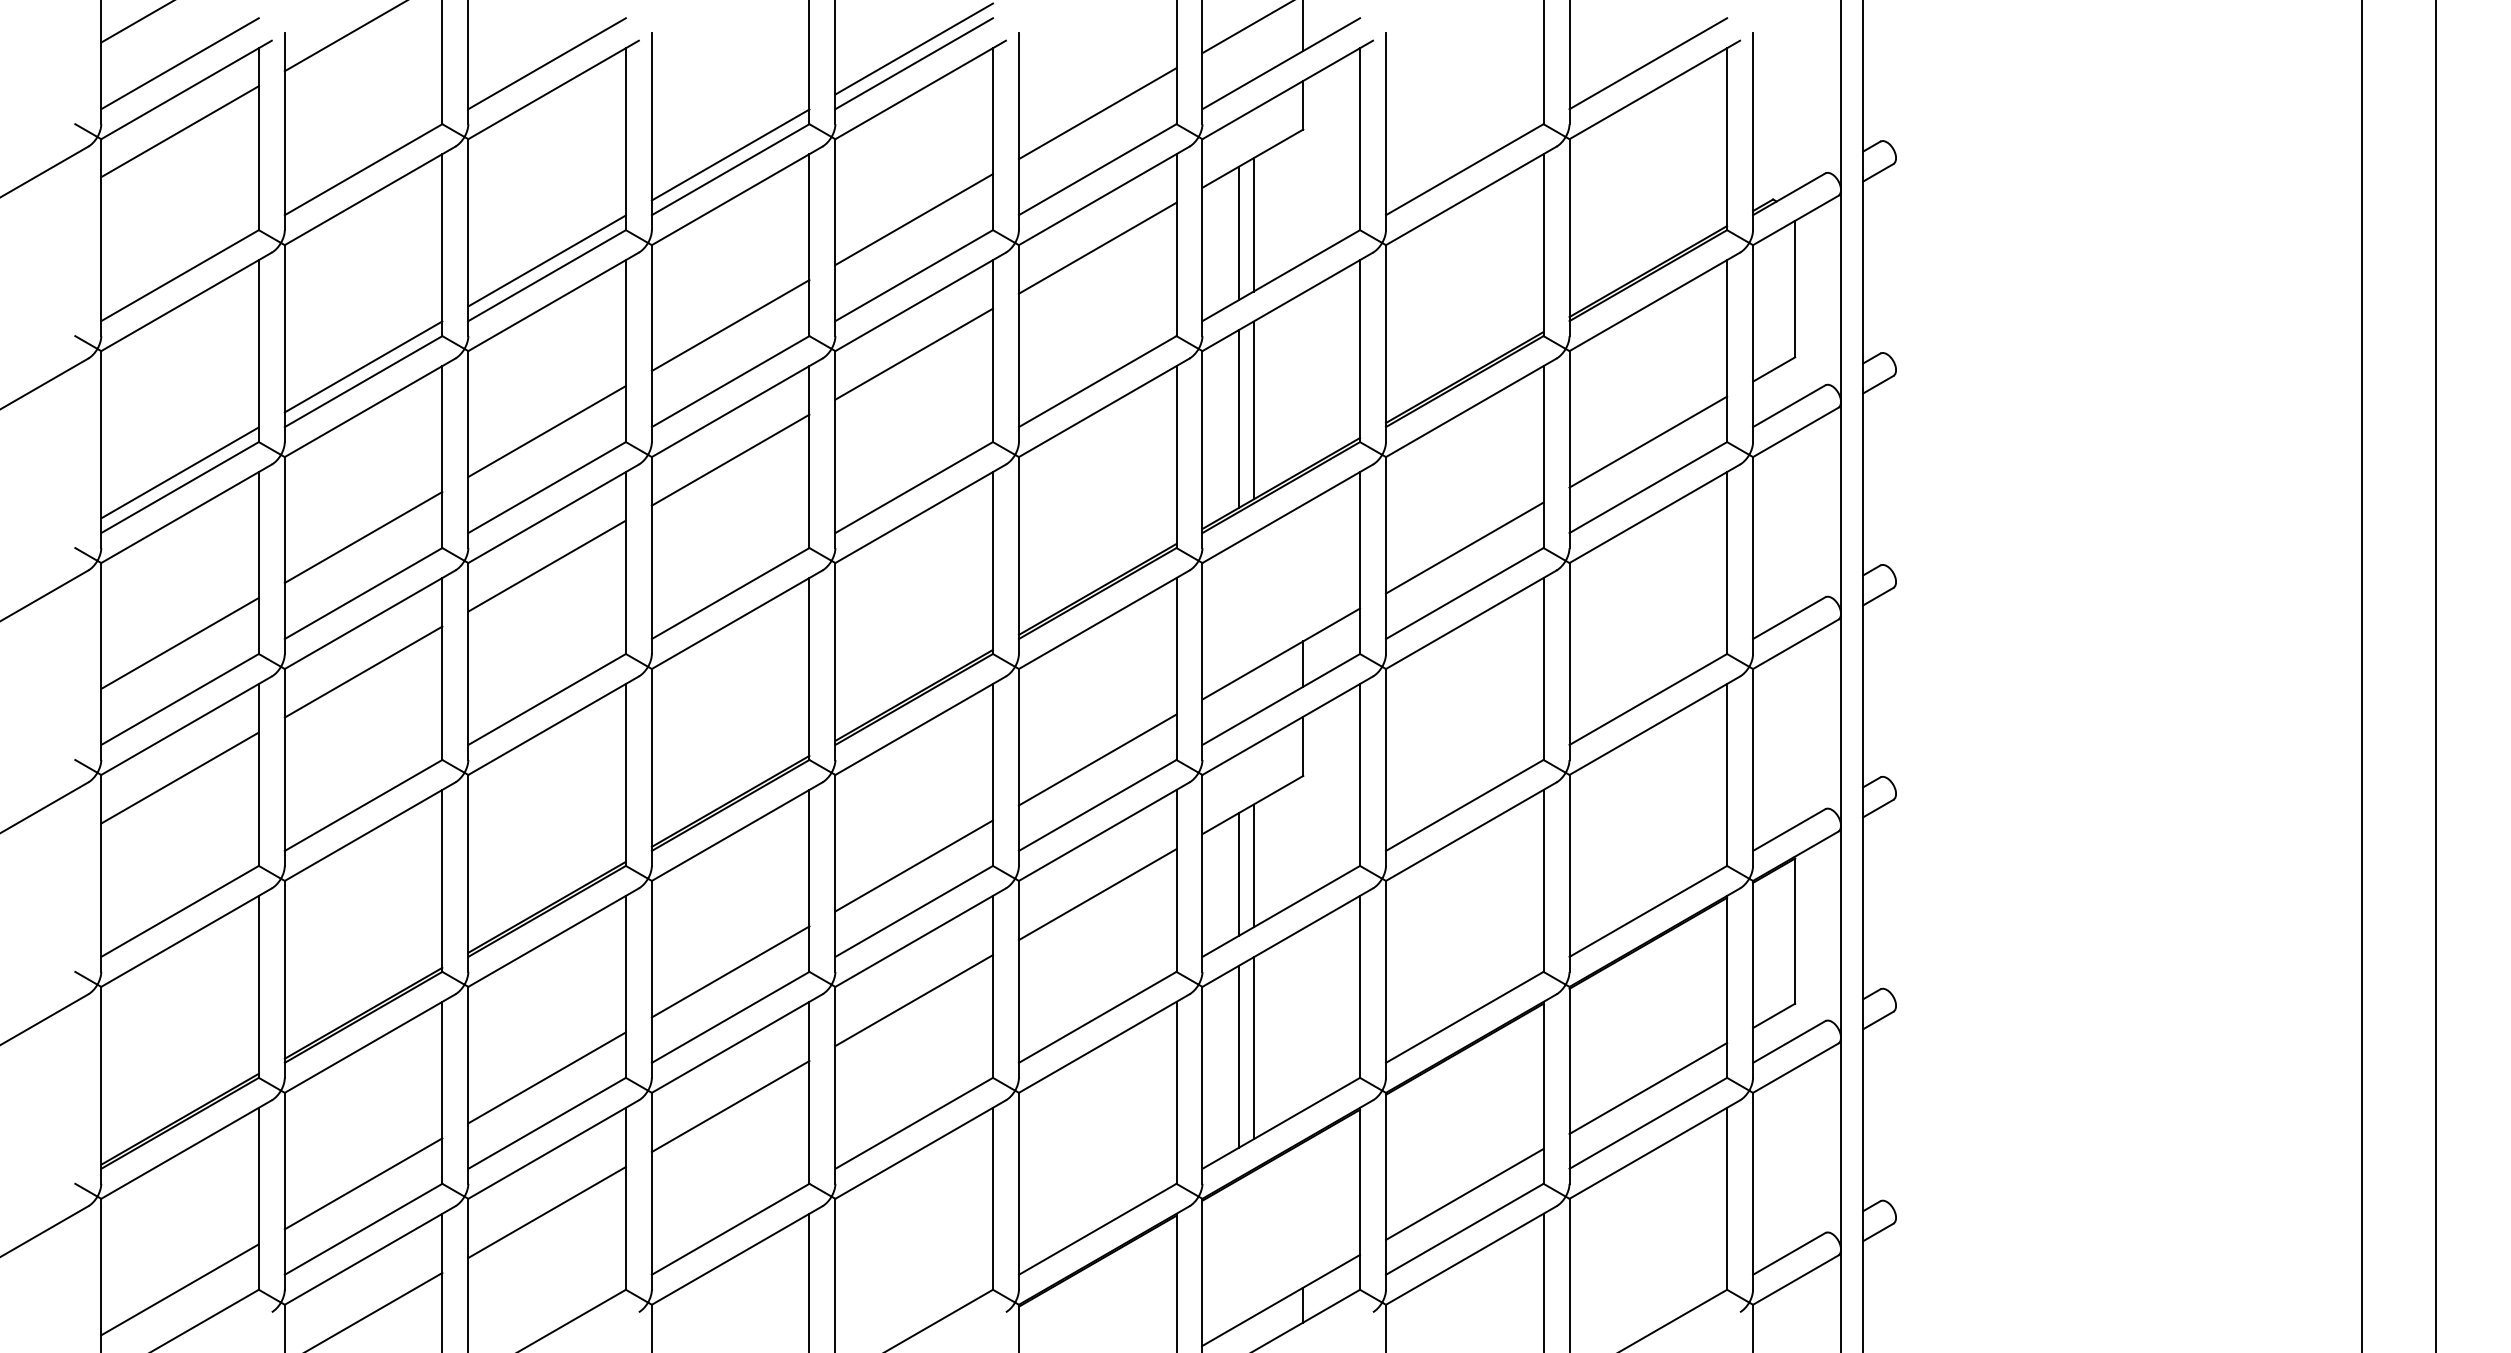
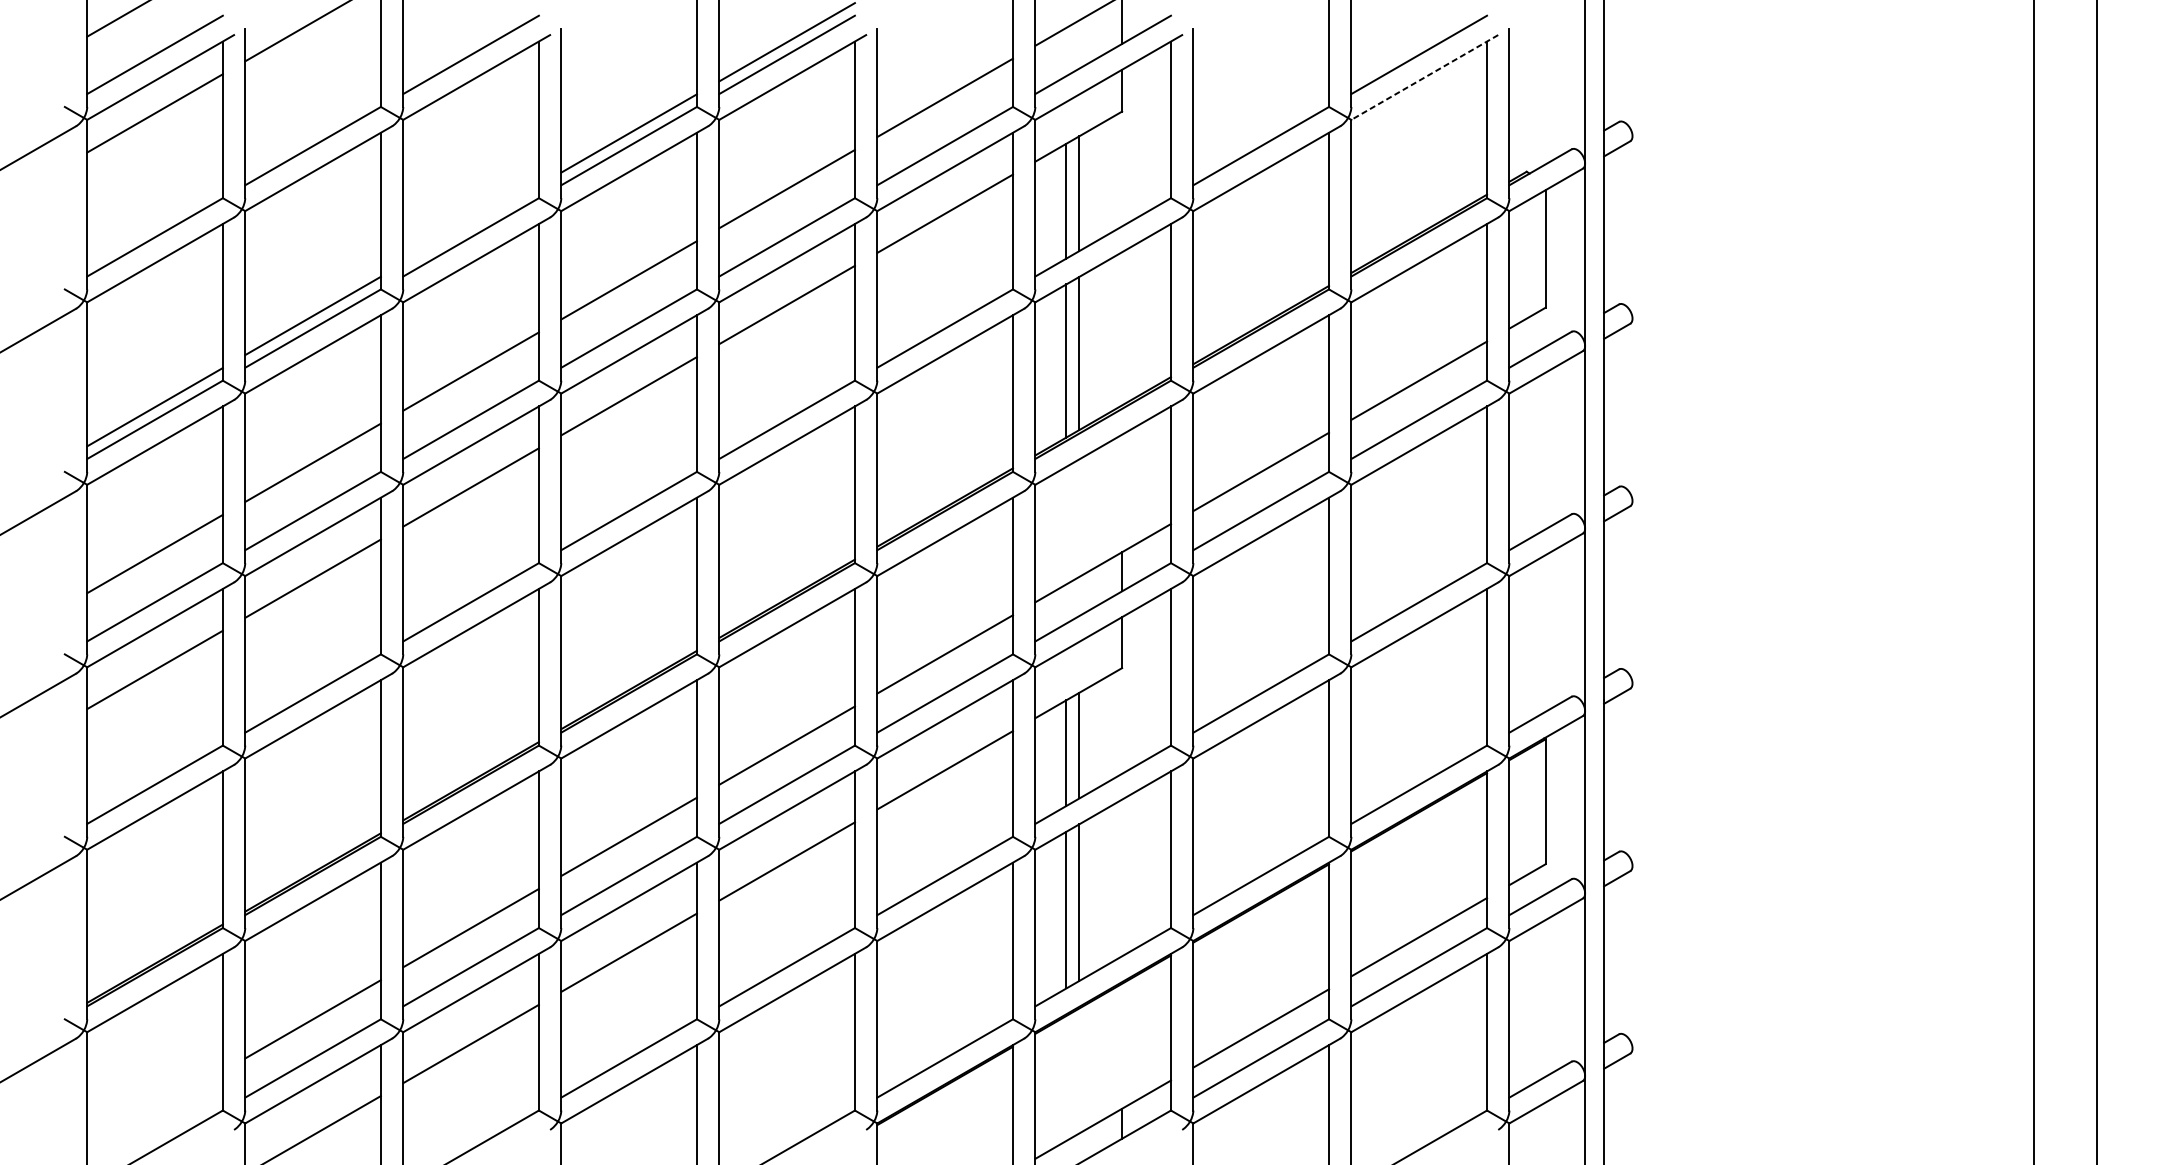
line: (1654, 90) -> (1424, 77), solid -> dashed
line: (546, 260) -> (470, 224), removed
line: (179, 1289) -> (154, 1110), removed

